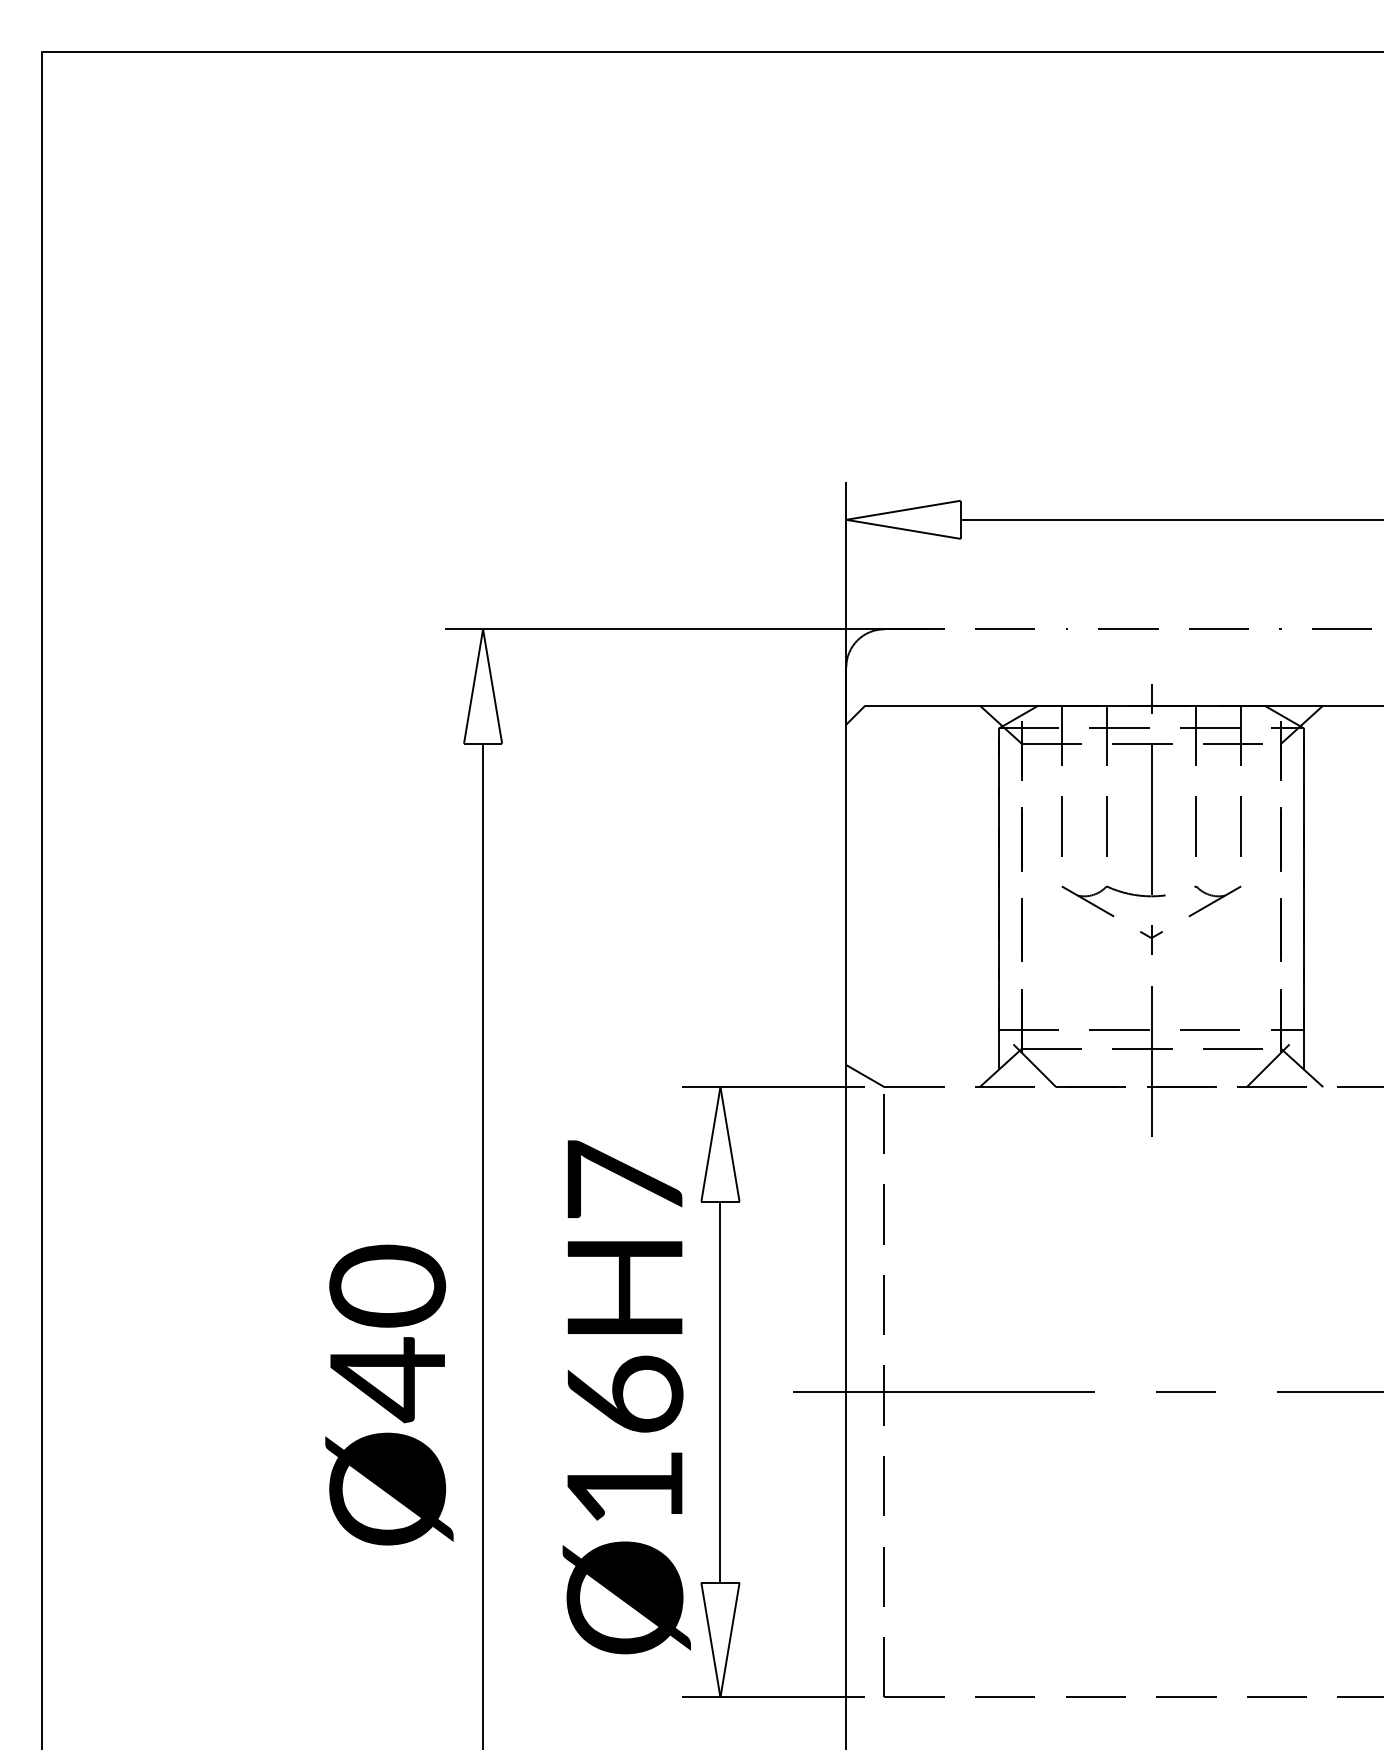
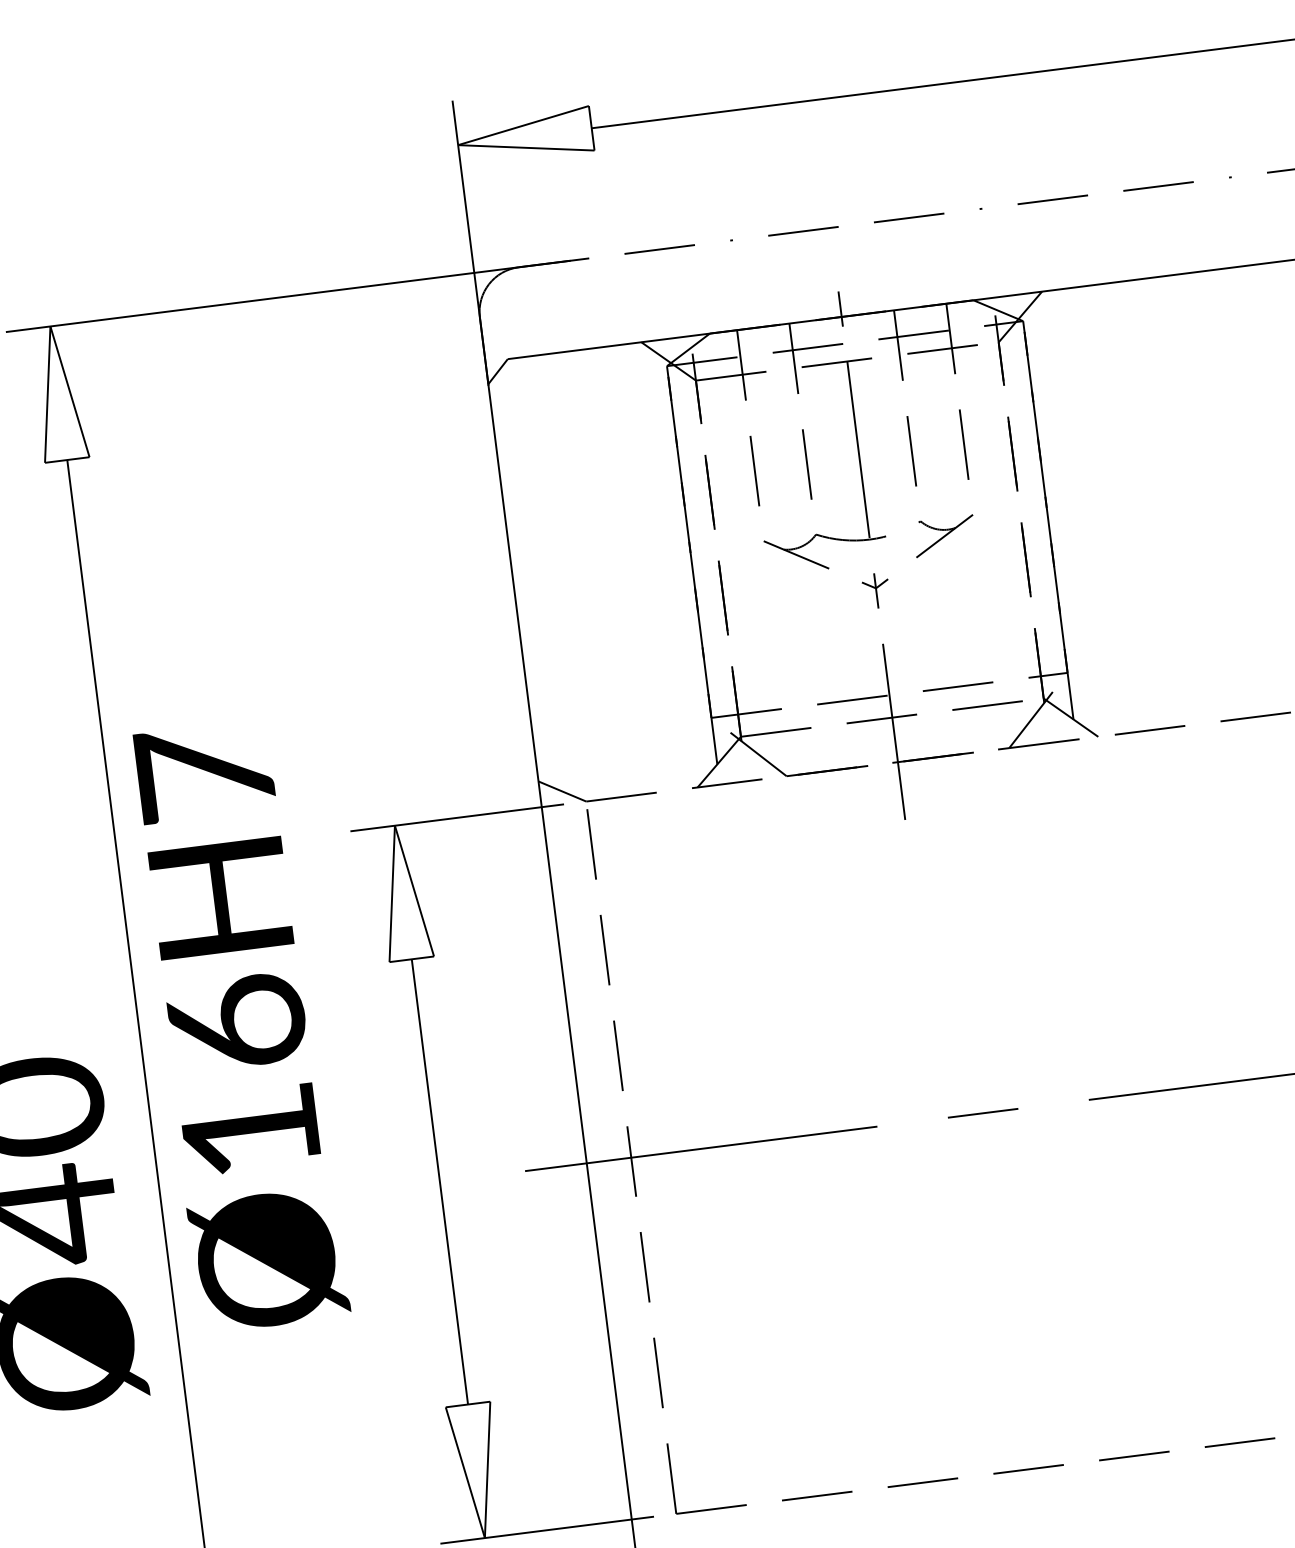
text: (626, 1397) -> (238, 1026), moved

